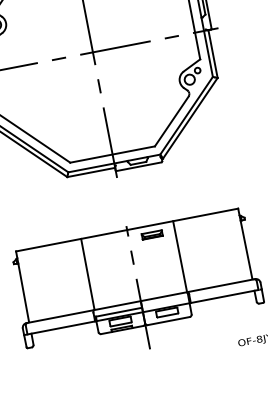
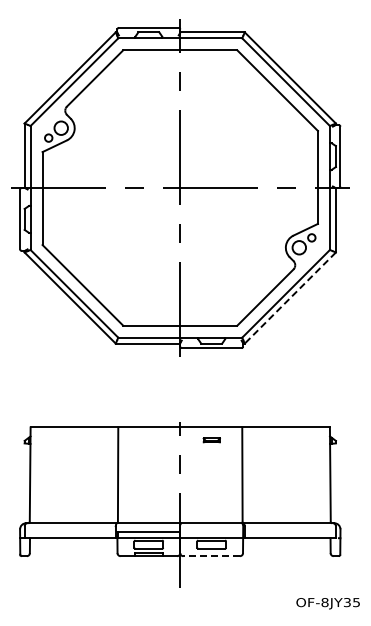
line: (189, 118) -> (289, 298), solid -> dashed
part: (152, 234) -> (211, 439), size x0.6
line: (168, 321) -> (211, 556), solid -> dashed

